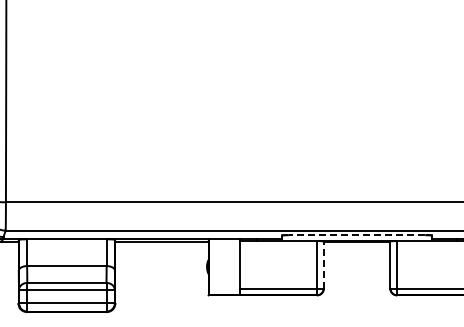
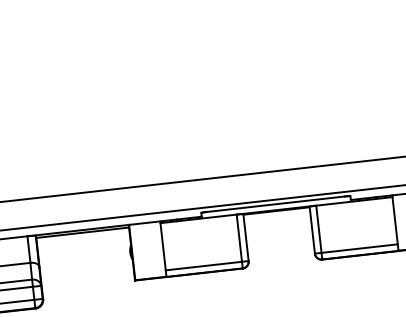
line: (356, 235) -> (275, 204), dashed -> solid
line: (323, 265) -> (245, 238), dashed -> solid

